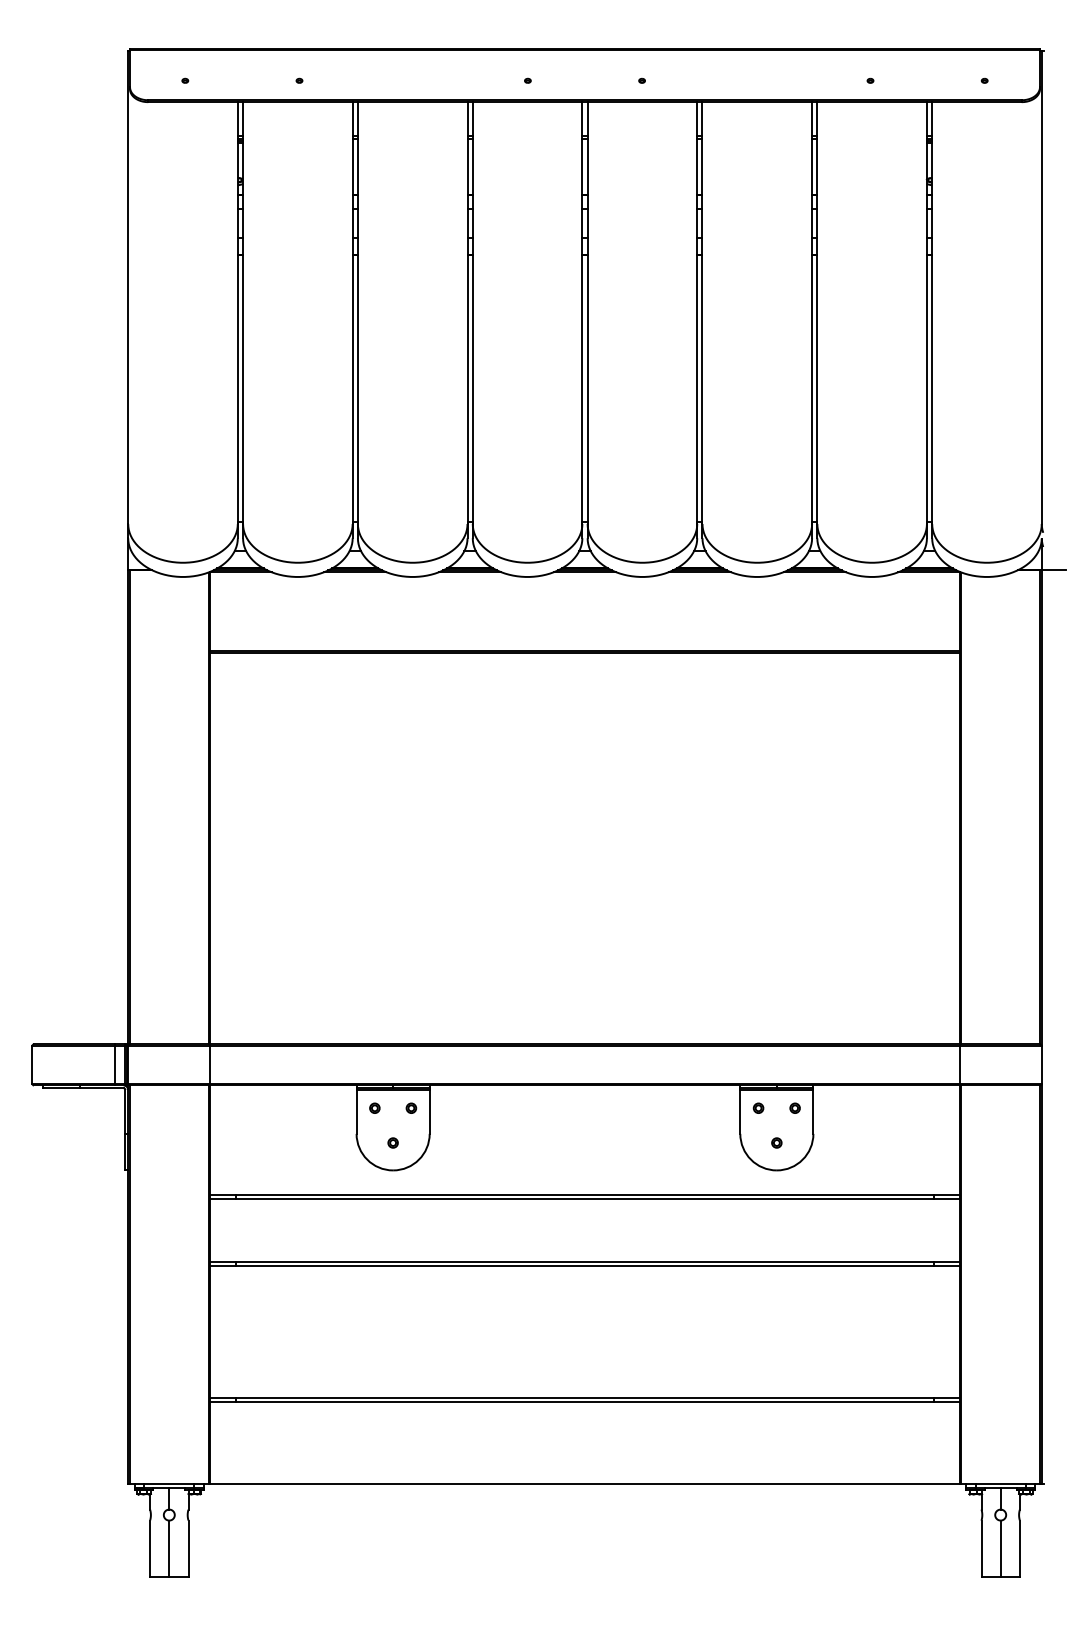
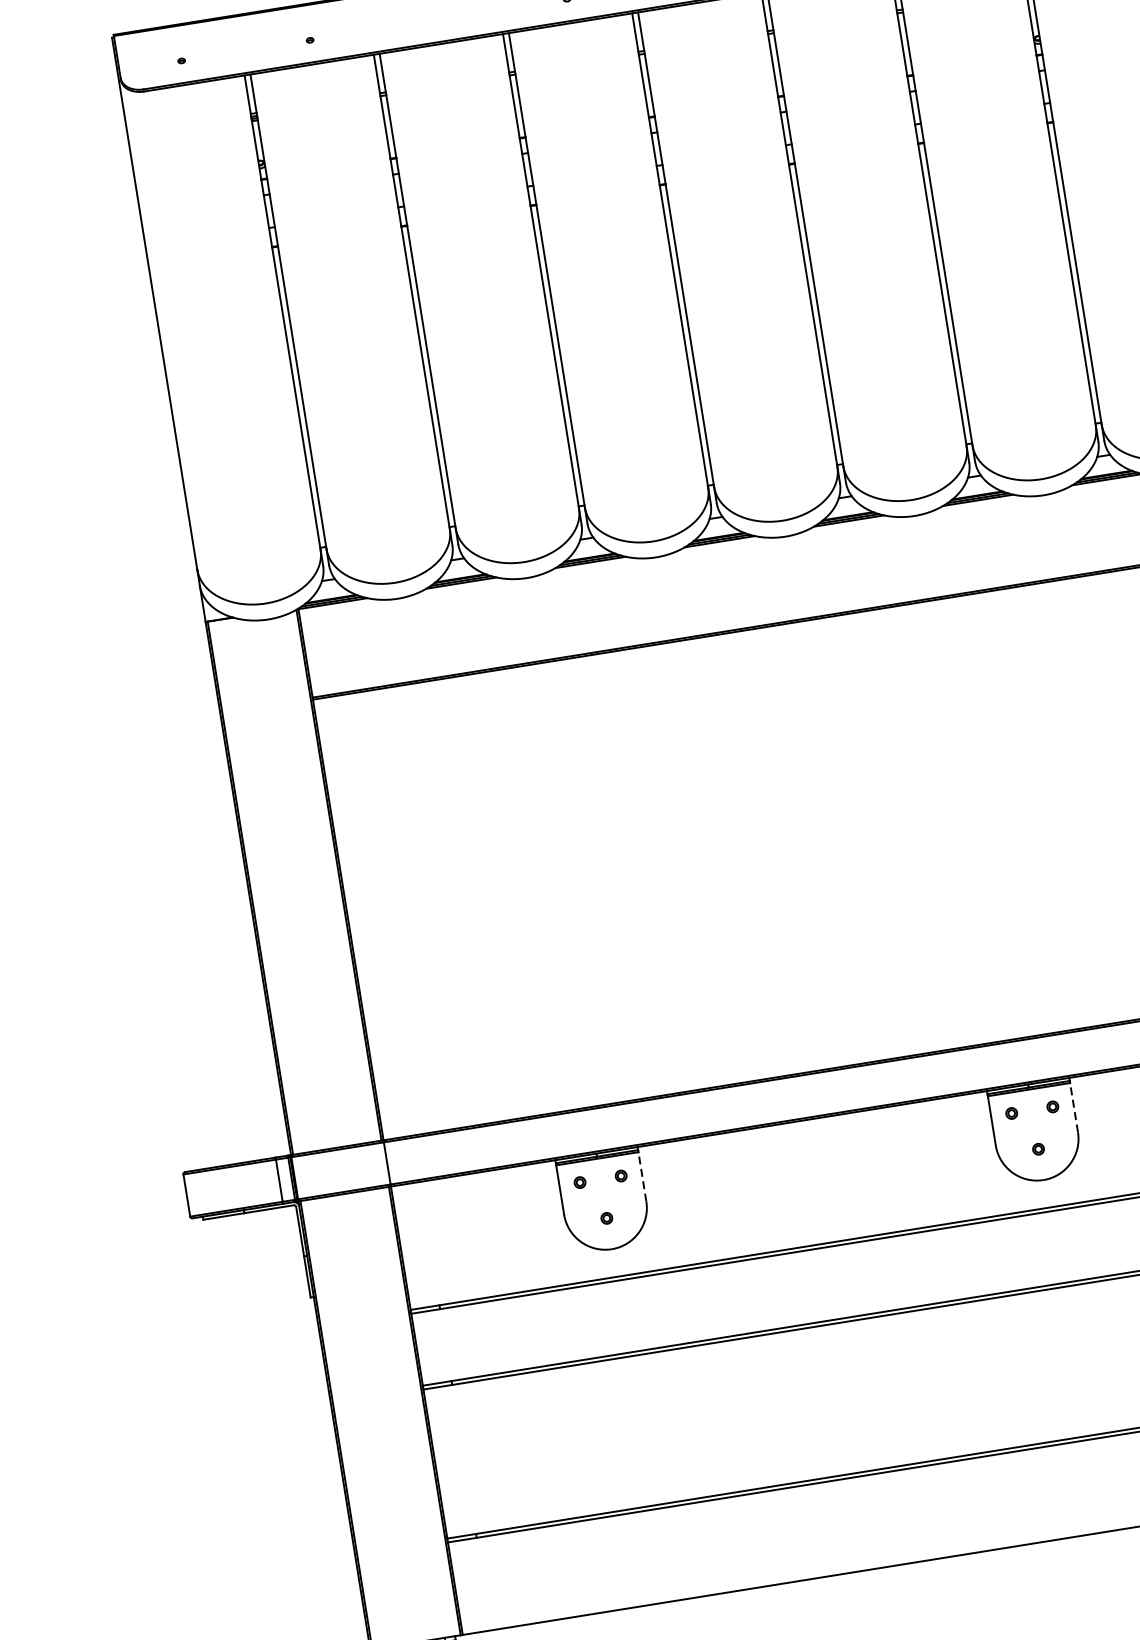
line: (429, 1111) -> (642, 1176), solid -> dashed
line: (813, 1111) -> (1074, 1107), solid -> dashed

